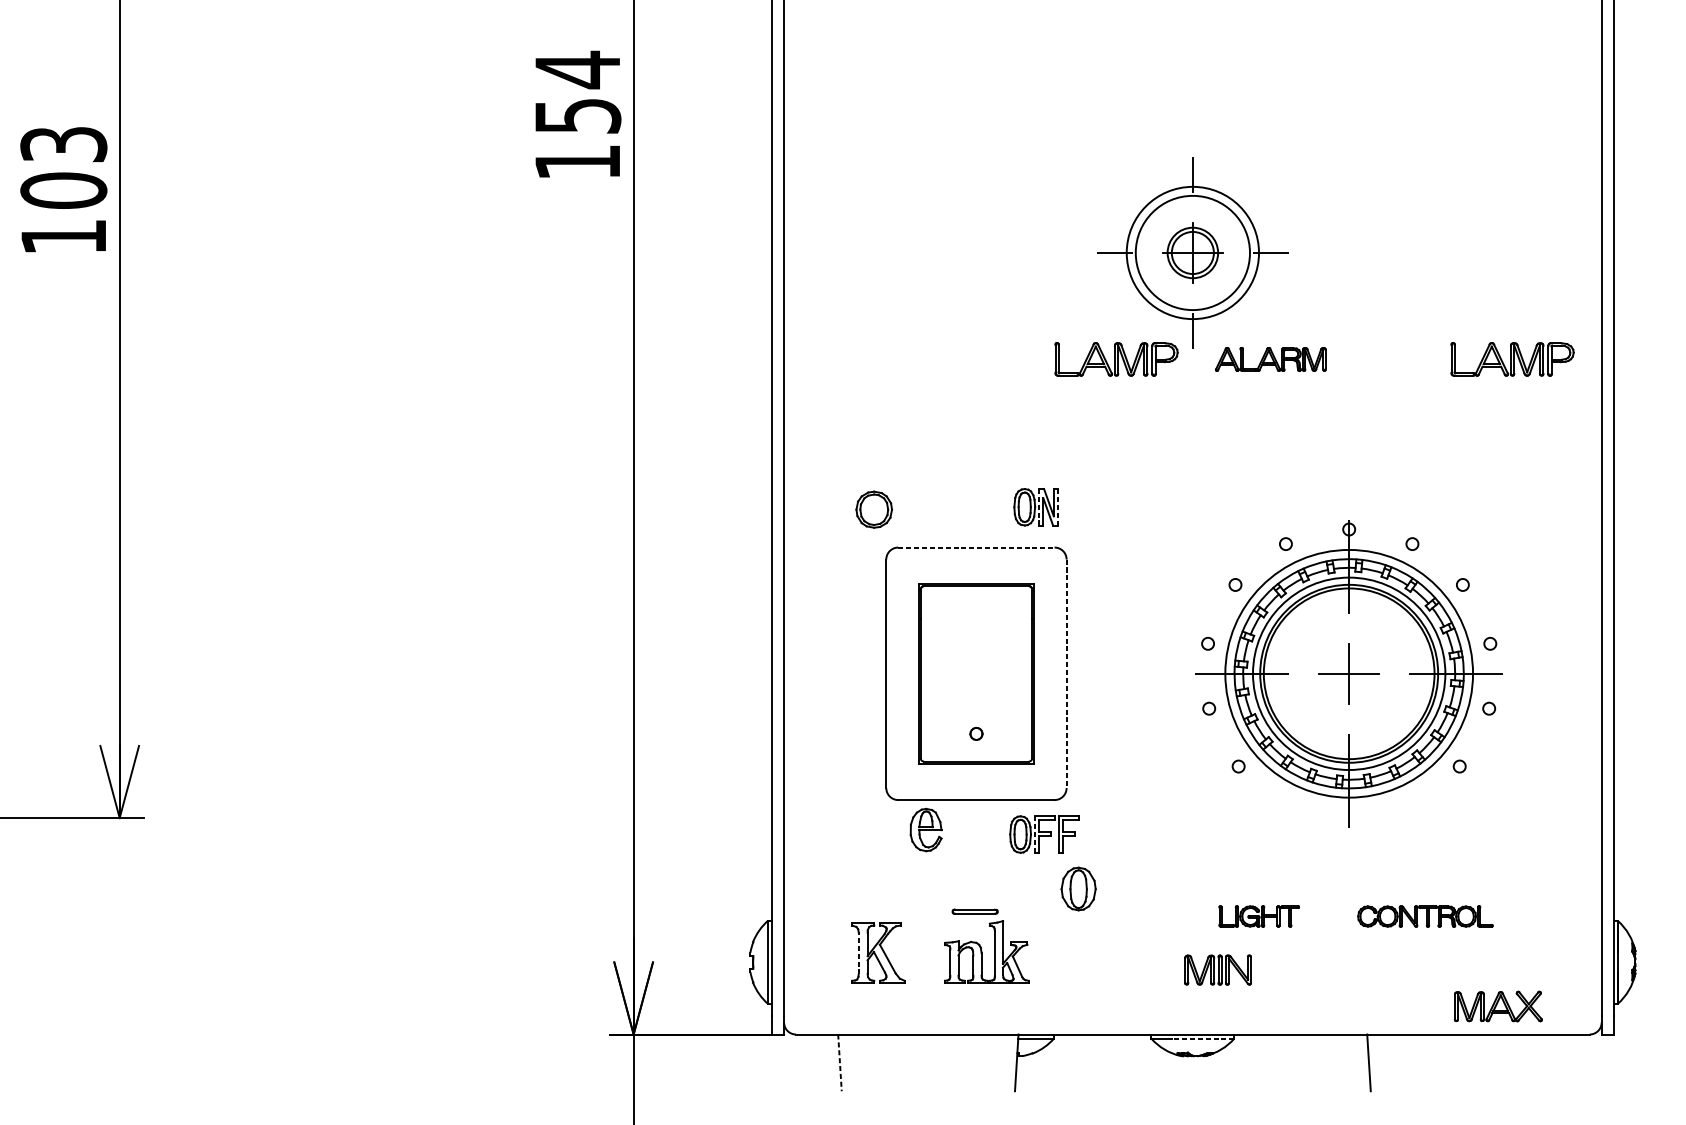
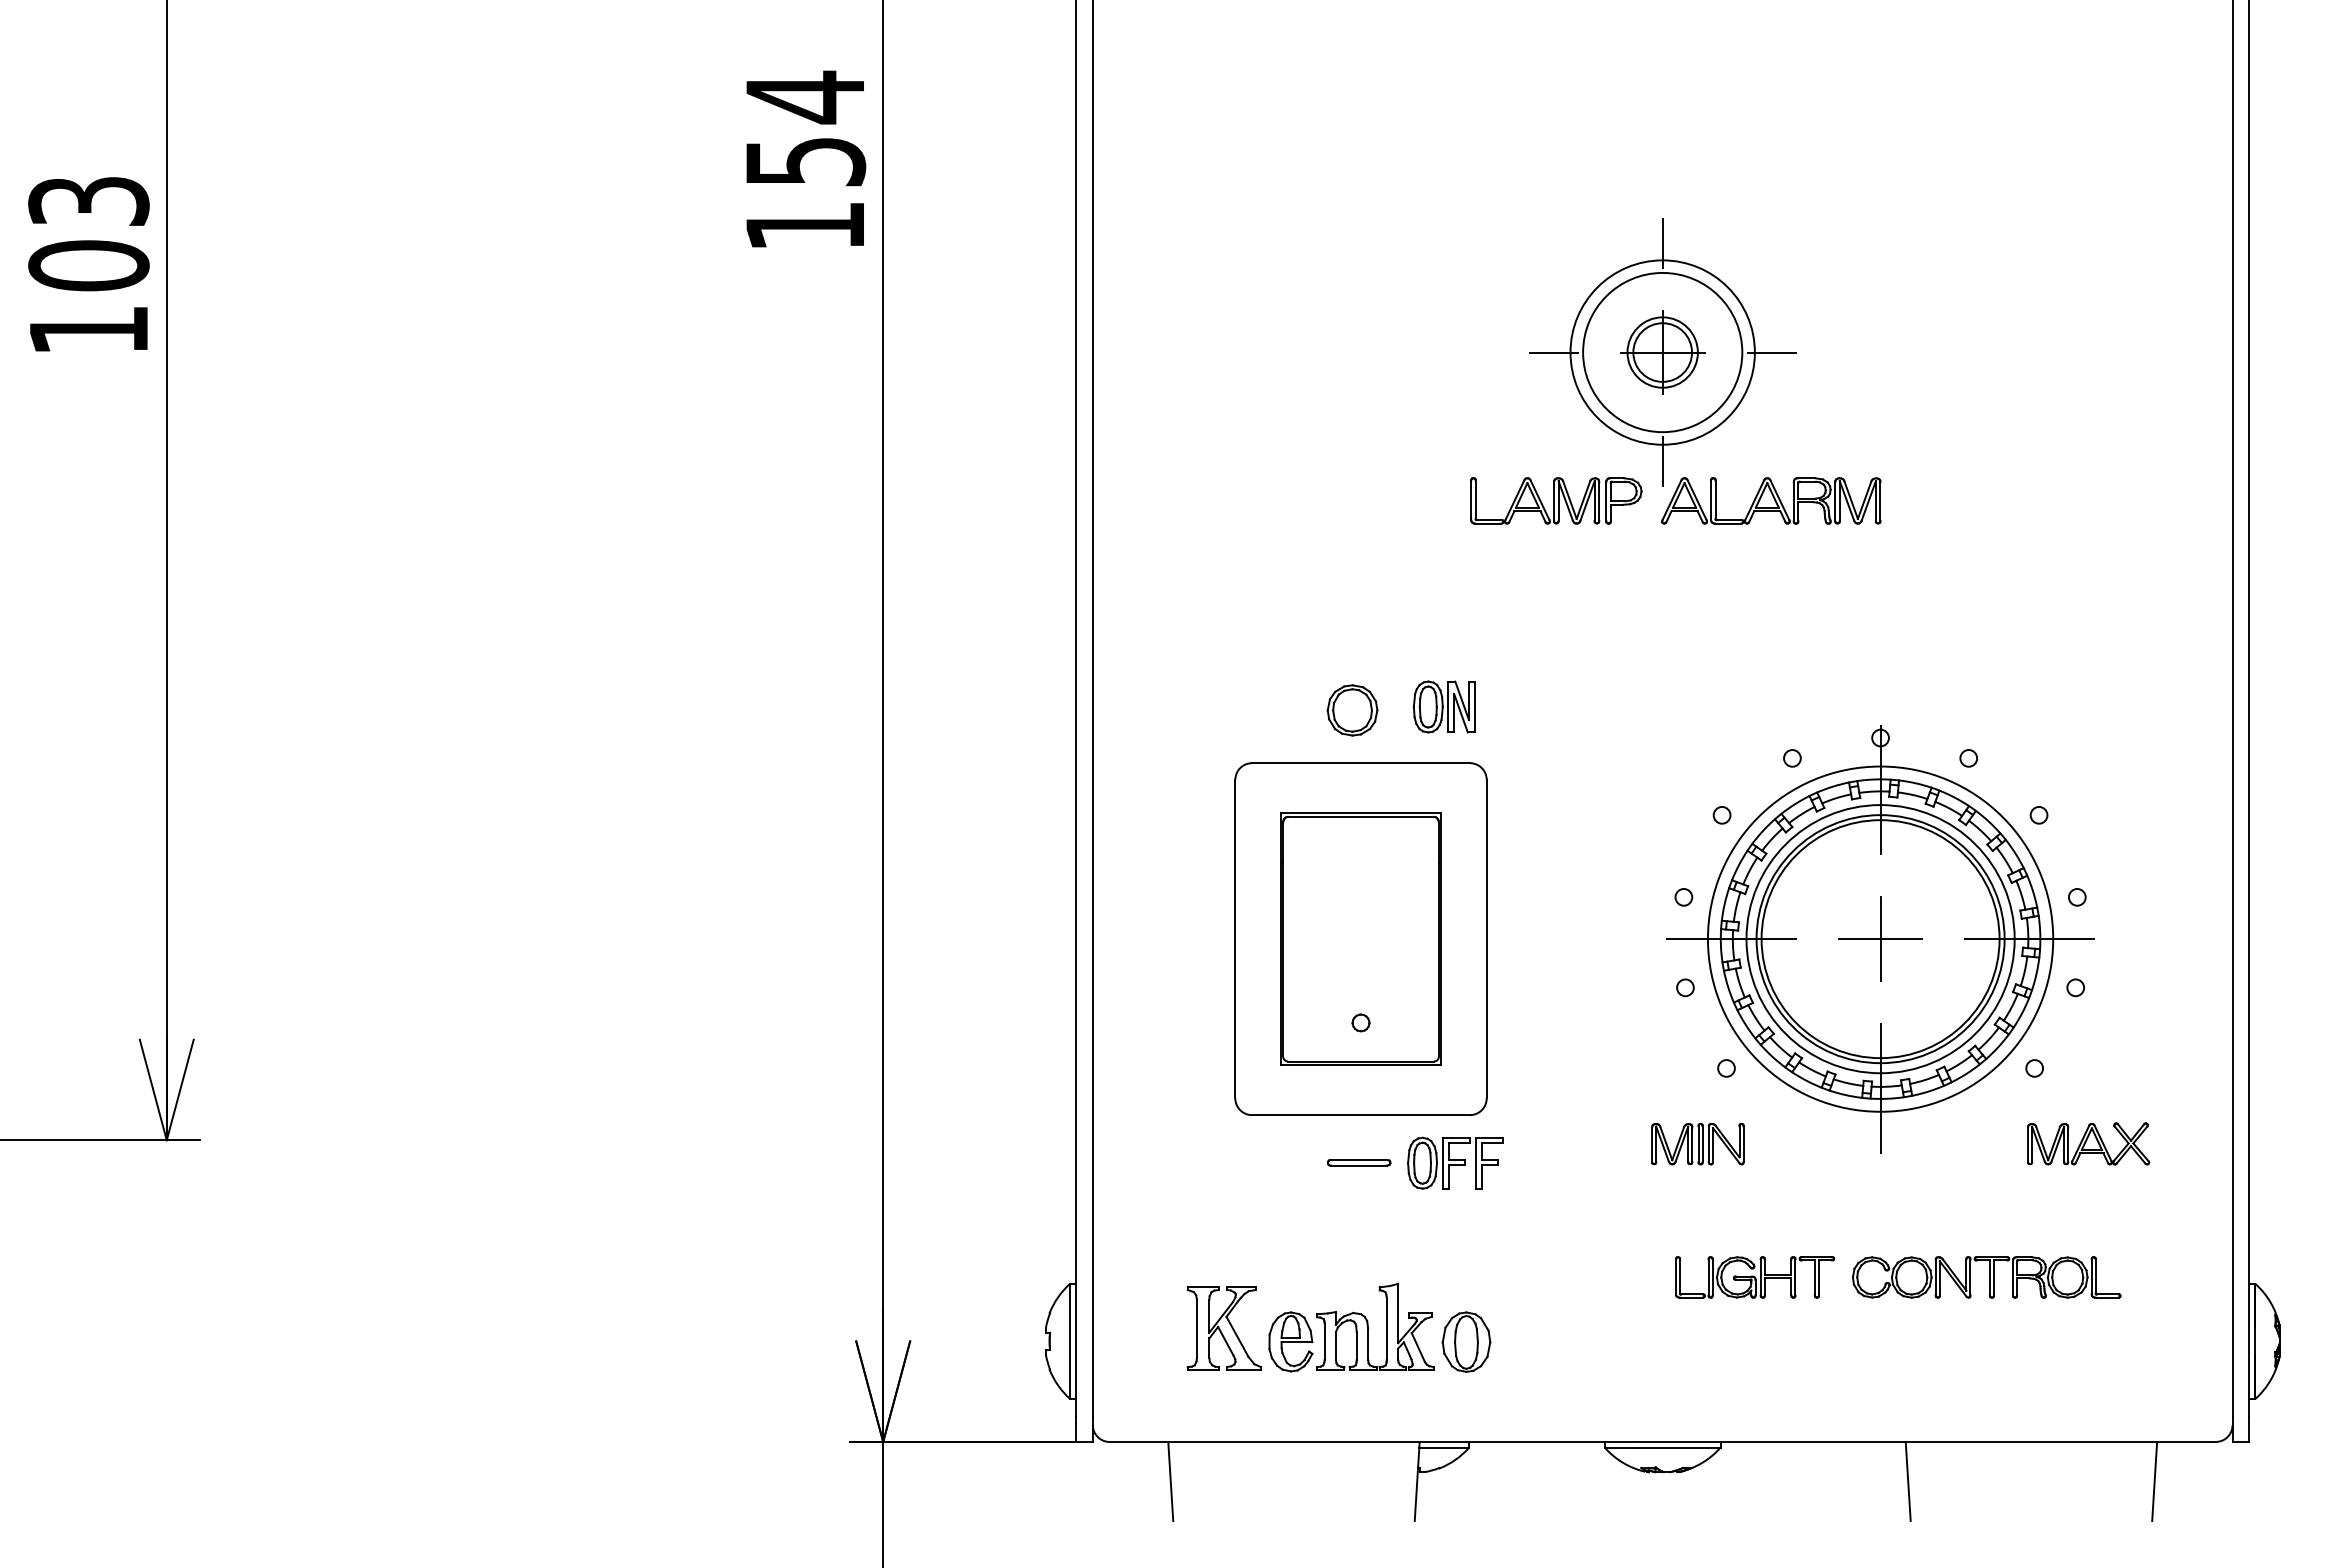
part: (1270, 359) -> (1771, 500), size x1.43
part: (1512, 359) -> (2108, 500), removed
line: (1038, 506) -> (1447, 706), dashed -> solid
line: (1058, 507) -> (1475, 707), dashed -> solid
part: (874, 509) -> (1352, 710), moved
line: (976, 547) -> (1361, 763), dashed -> solid
line: (1066, 674) -> (1486, 939), dashed -> solid
part: (925, 829) -> (1290, 1341), moved
line: (1034, 834) -> (1442, 1162), dashed -> solid
part: (1078, 888) -> (1466, 1341), moved
part: (975, 911) -> (1359, 1162), moved
part: (1259, 916) -> (1755, 1277), size x1.43
part: (1425, 916) -> (1986, 1277), size x1.43
line: (858, 953) -> (1196, 1328), dashed -> solid
part: (1217, 970) -> (1697, 1144), moved
part: (1498, 1006) -> (2088, 1143), moved
line: (1202, 1038) -> (1676, 1447), dashed -> solid
line: (839, 1062) -> (1170, 1481), dashed -> solid
line: (1545, 1062) -> (2154, 1481), added

